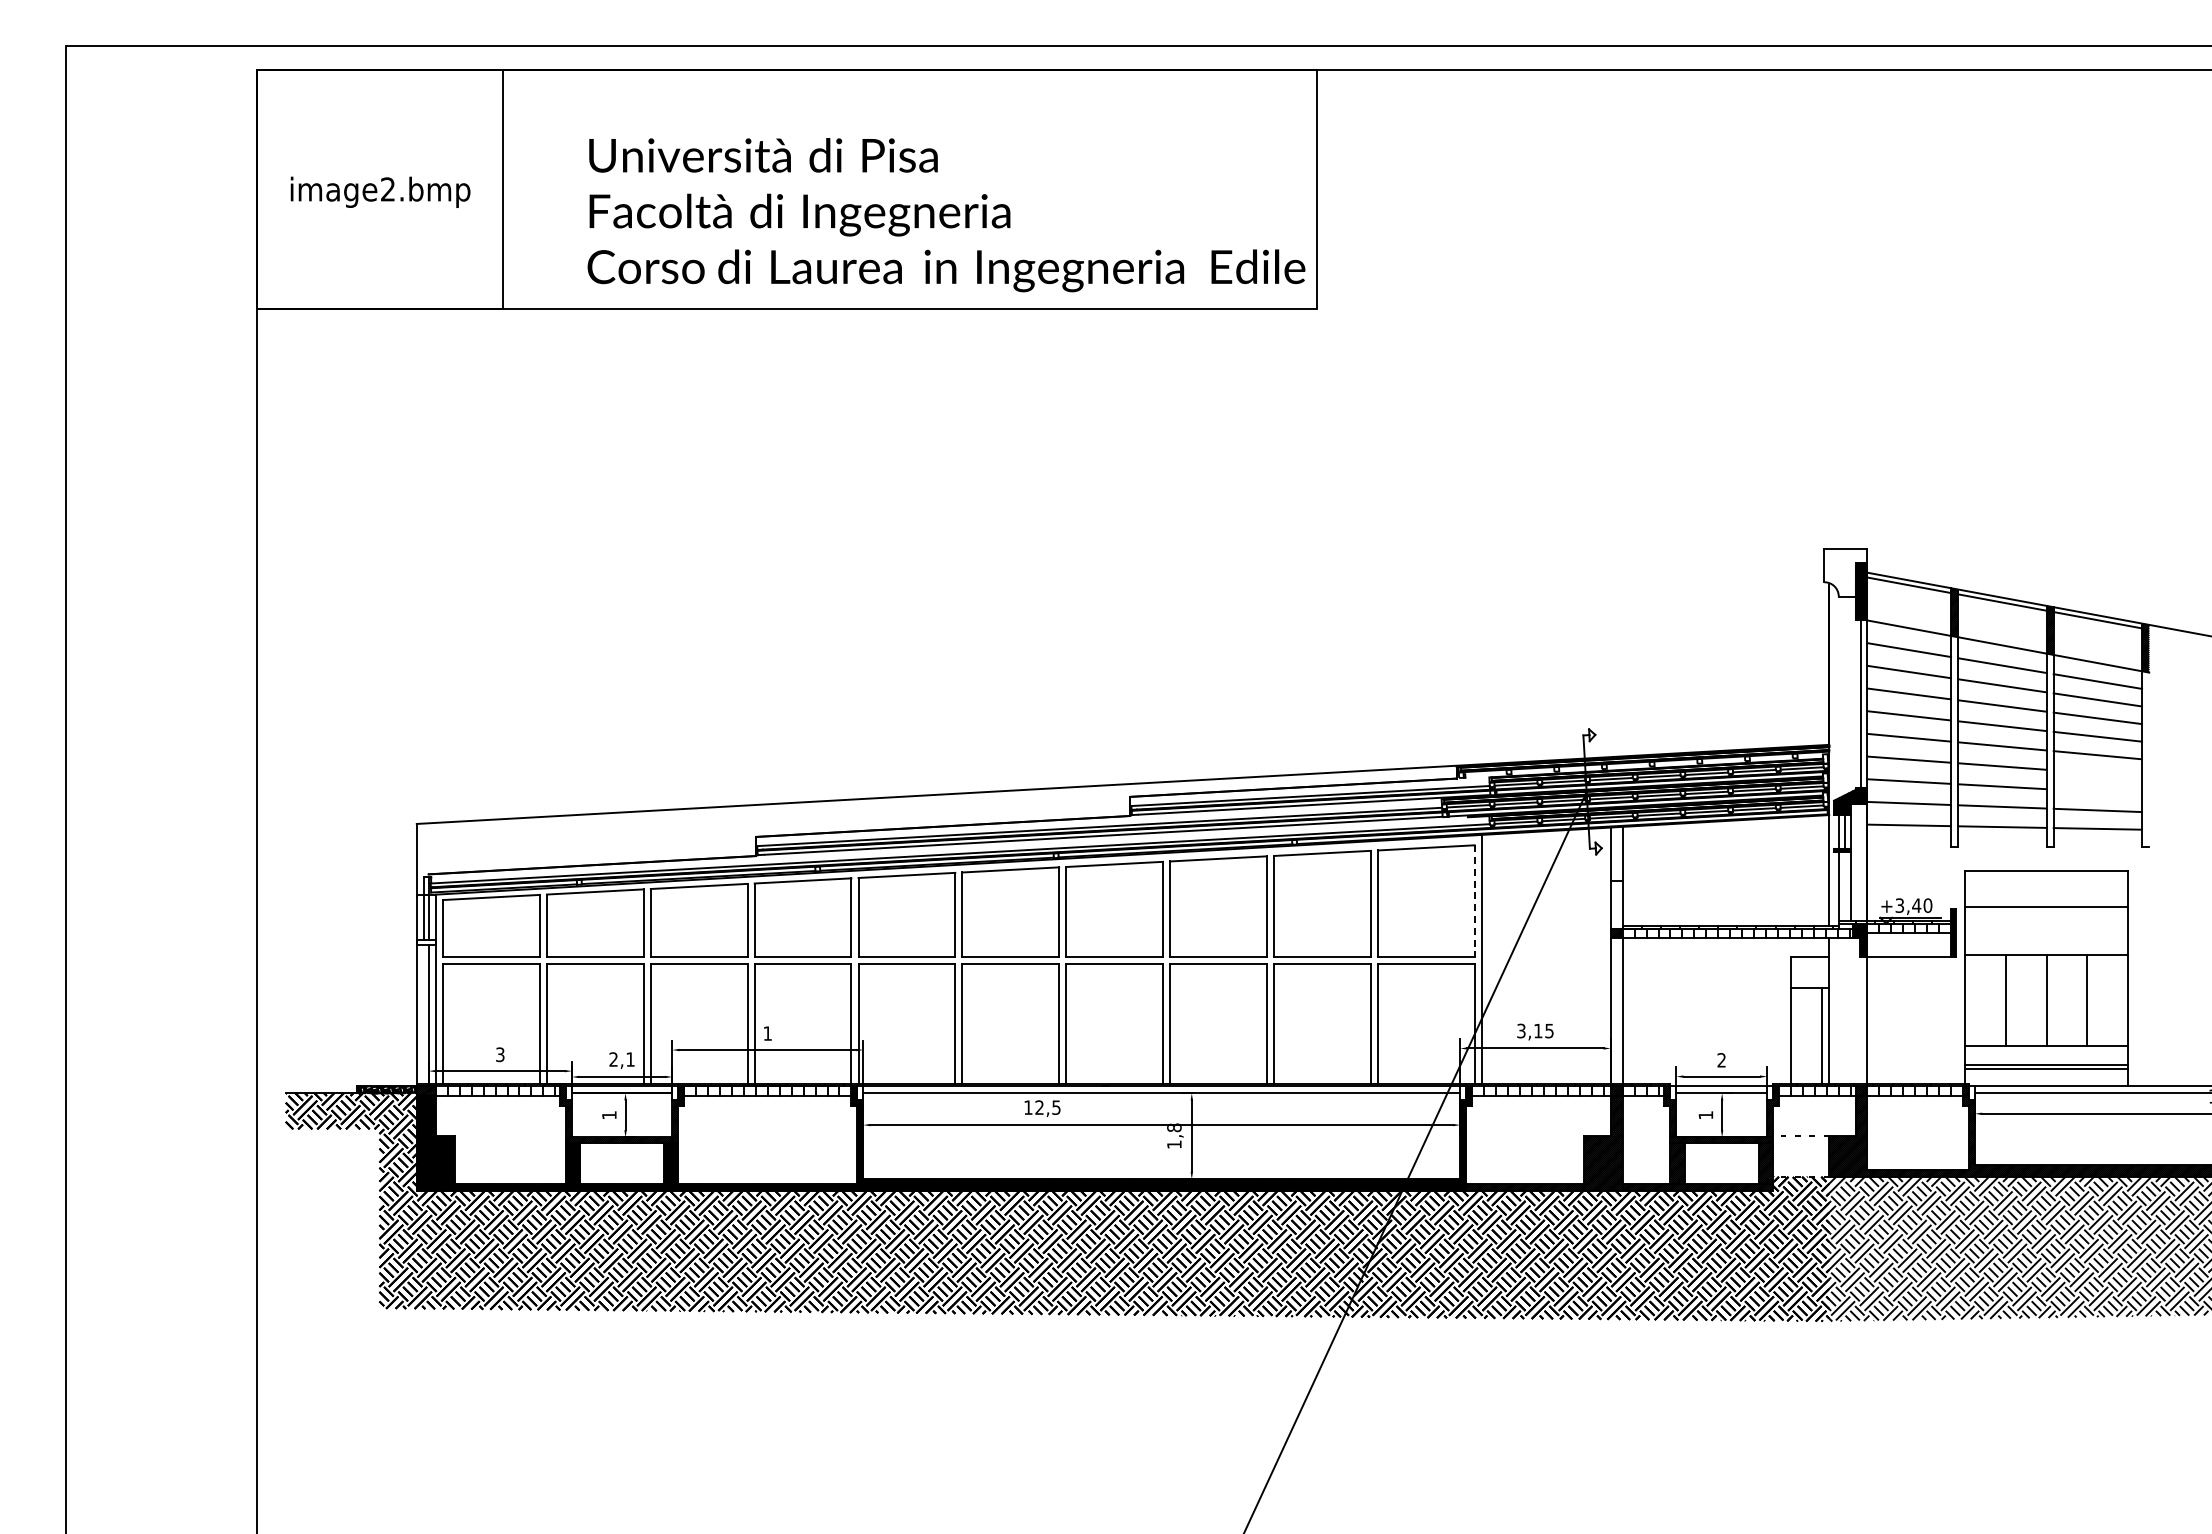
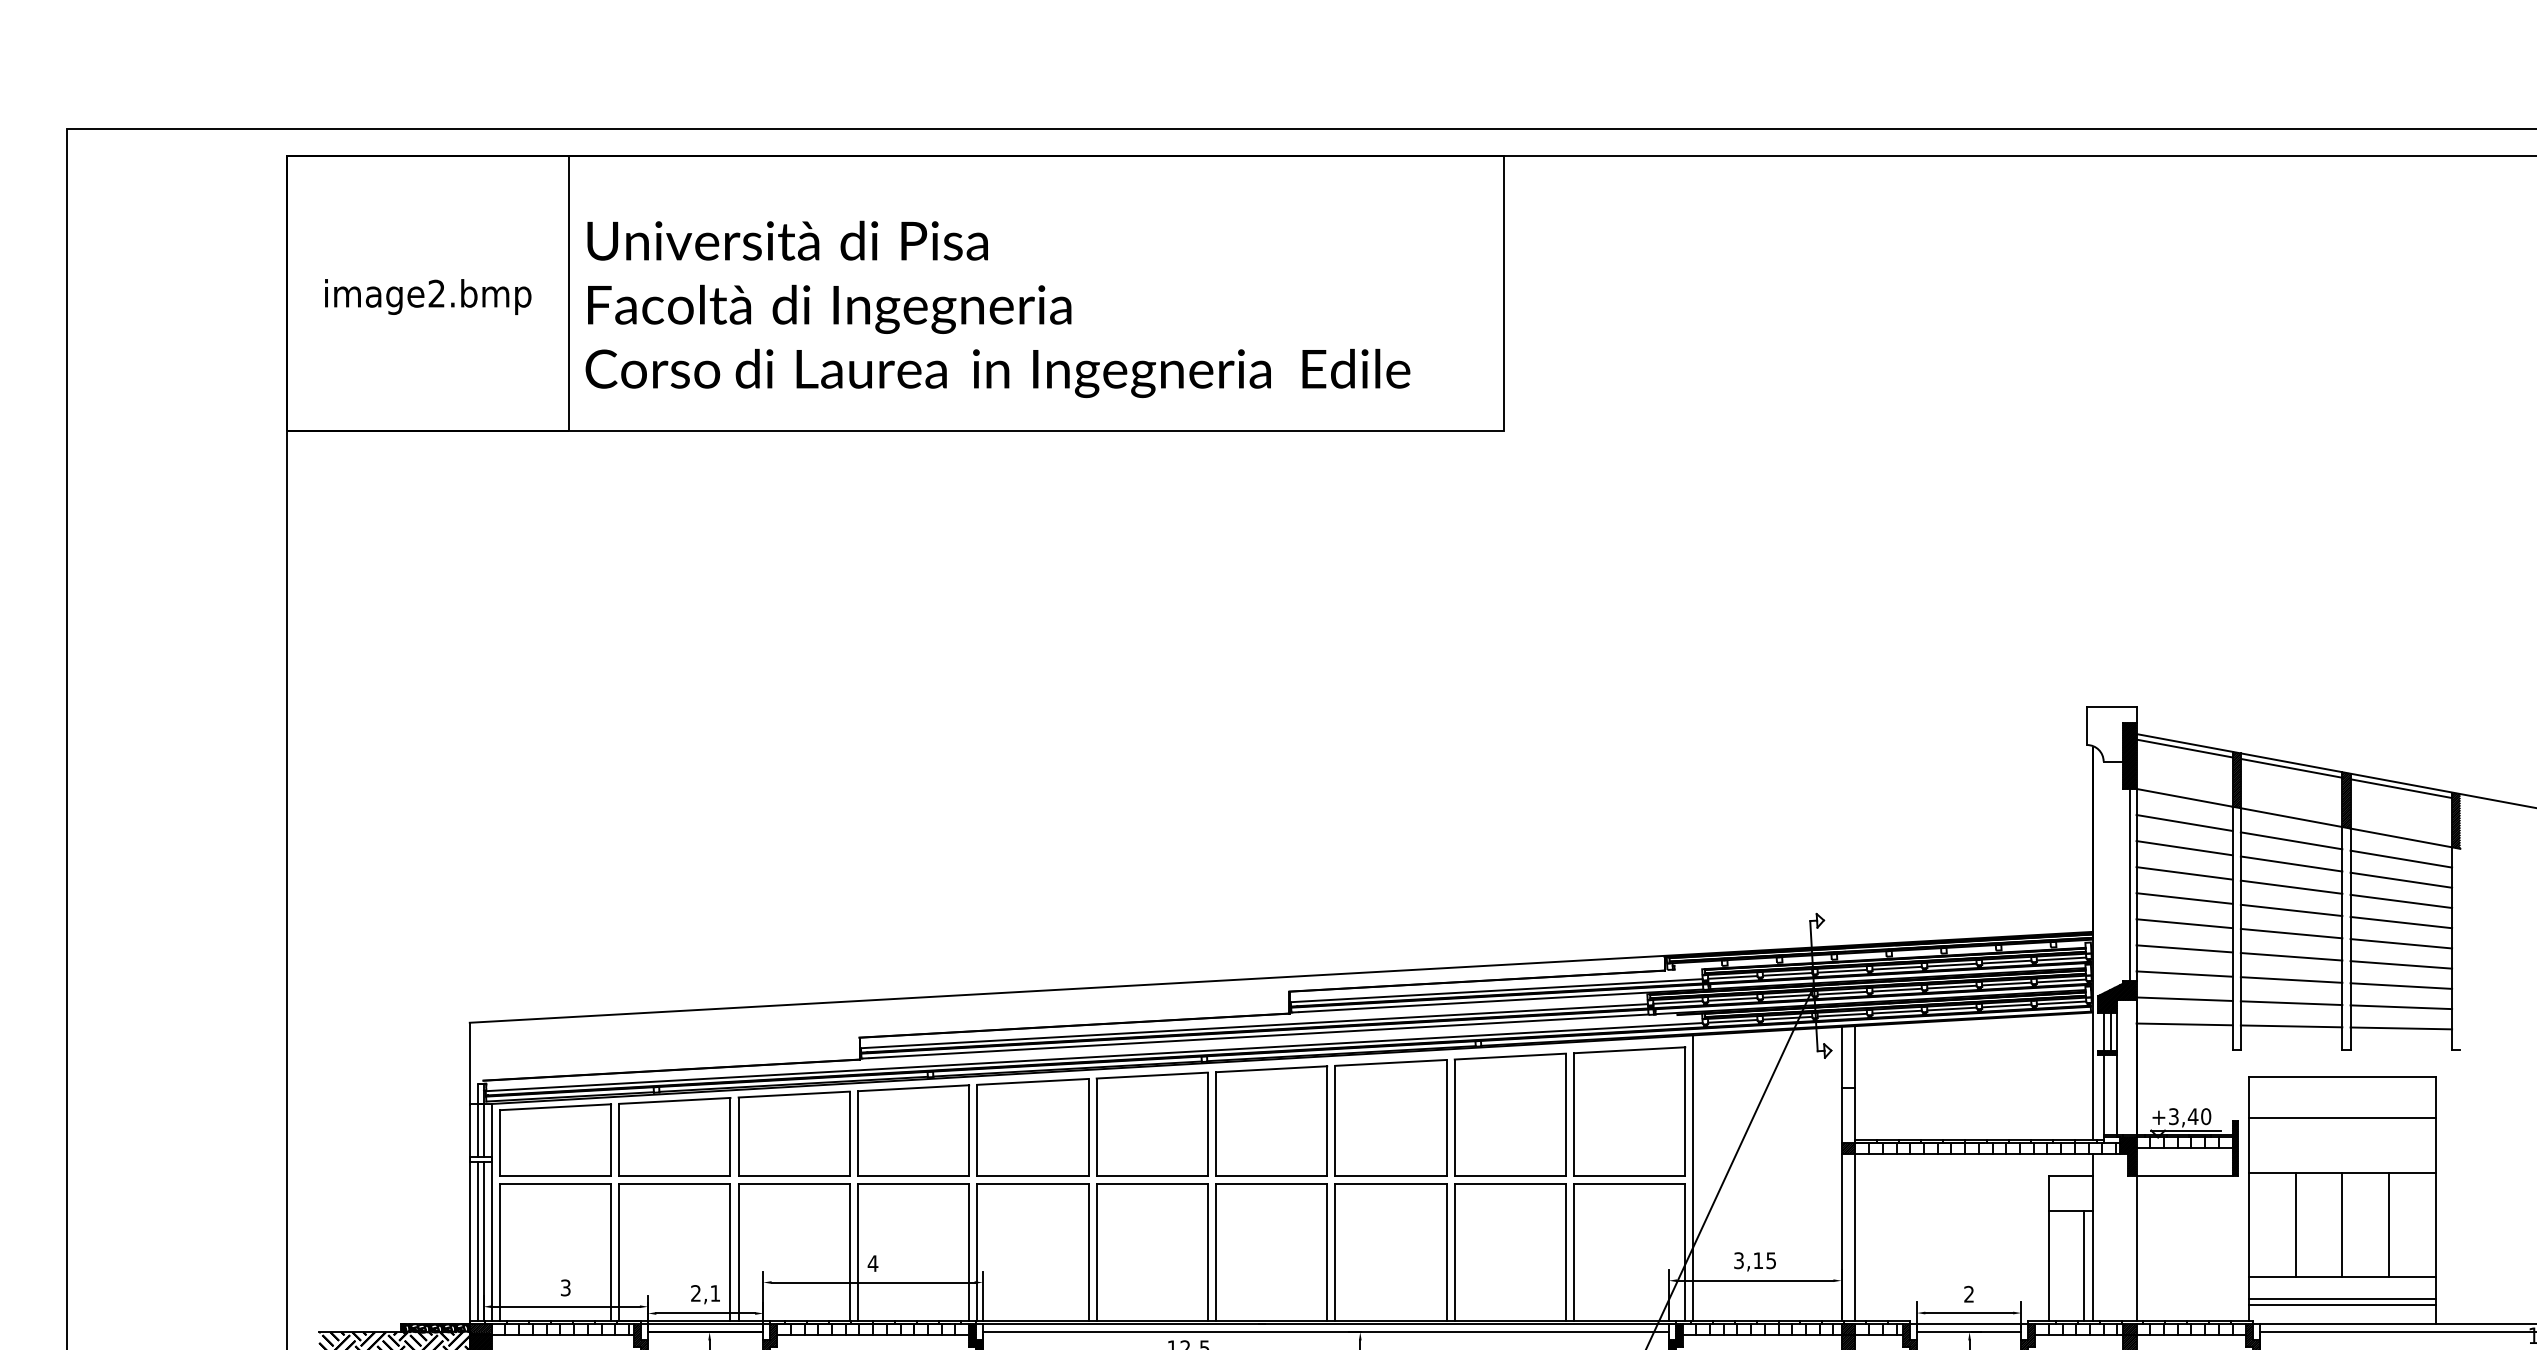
text: (946, 215) -> (997, 309), moved
line: (2097, 773) -> (2400, 964), added
line: (2097, 791) -> (2400, 985), added
line: (1474, 901) -> (1685, 1111), dashed -> solid
line: (423, 1014) -> (477, 1241), added
text: (767, 1033) -> (872, 1263), 1 -> 4

